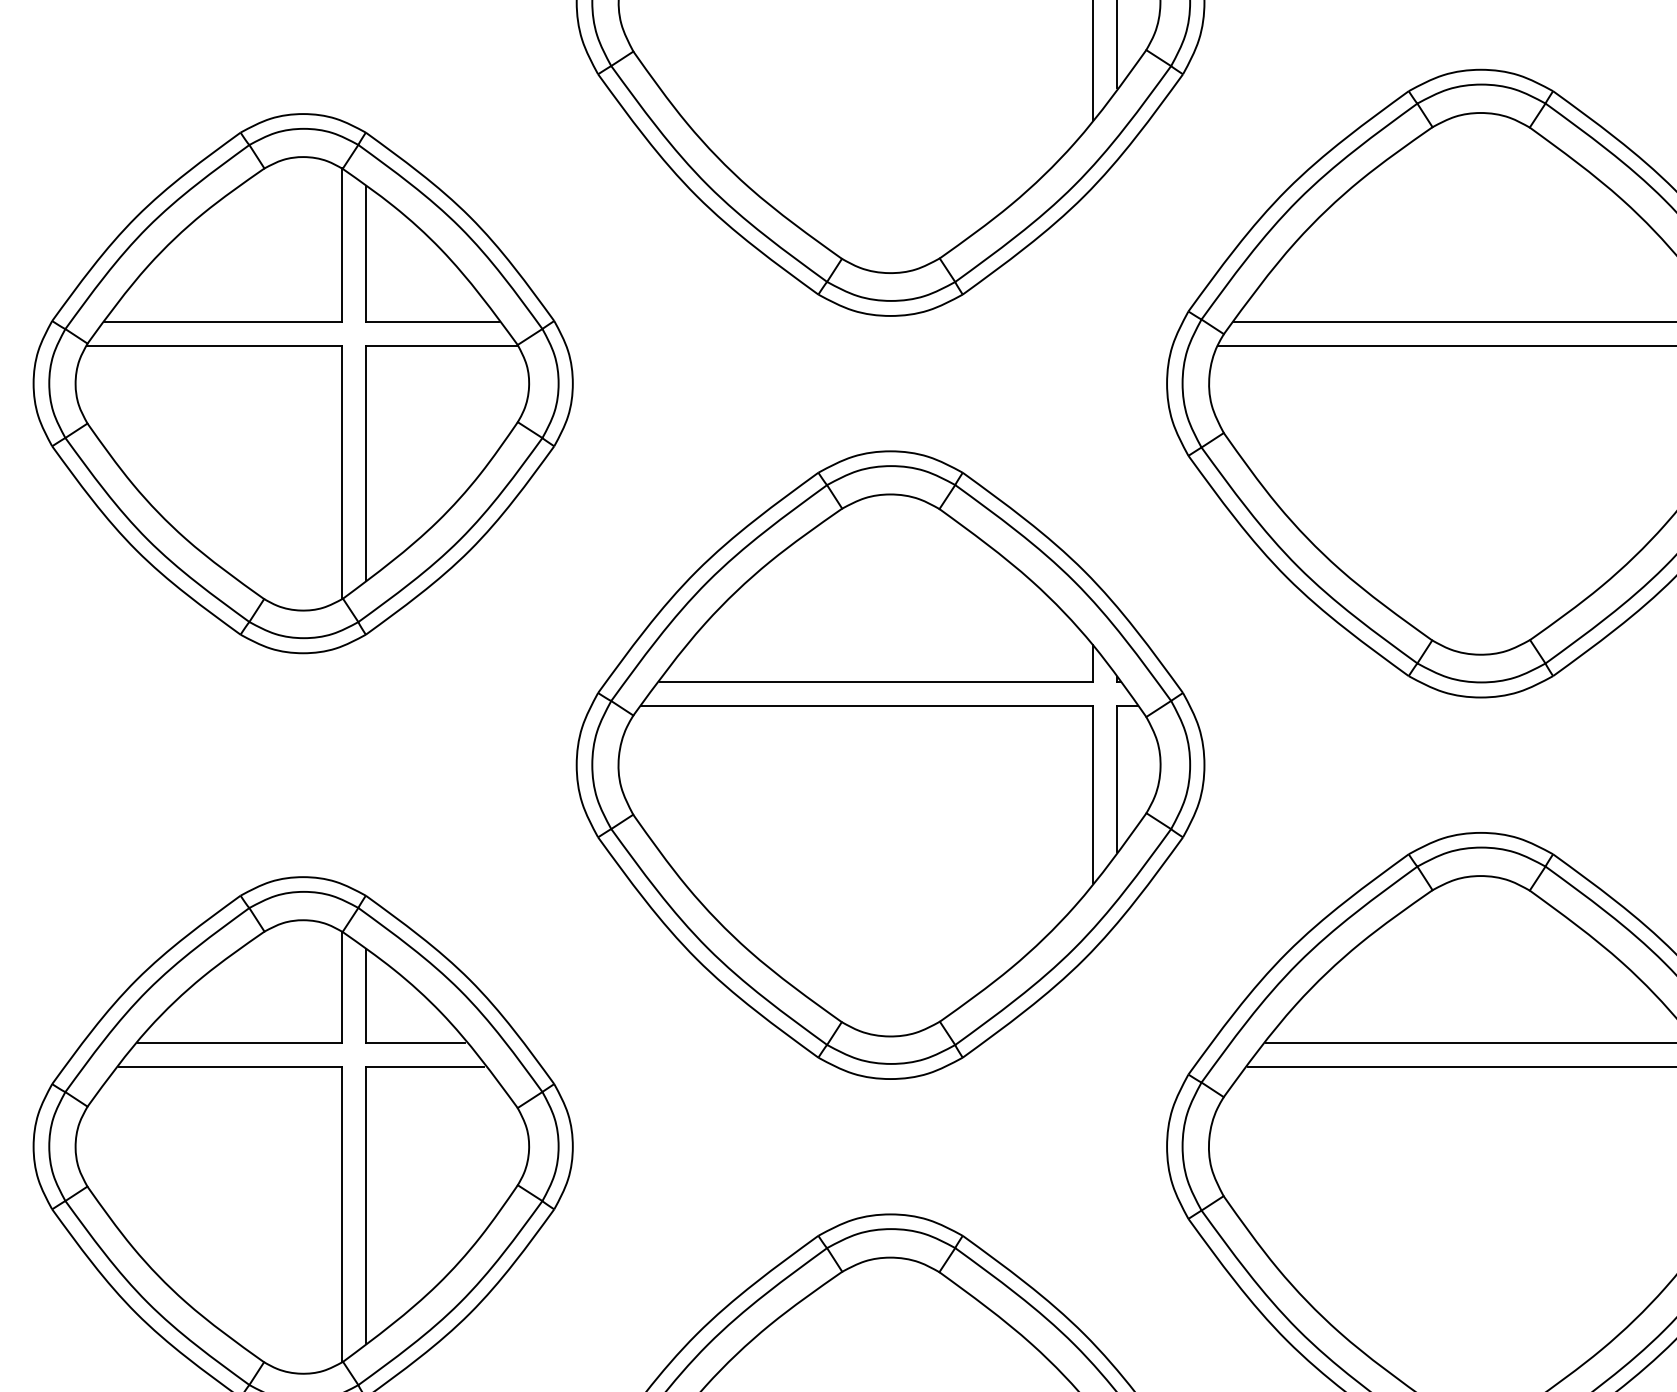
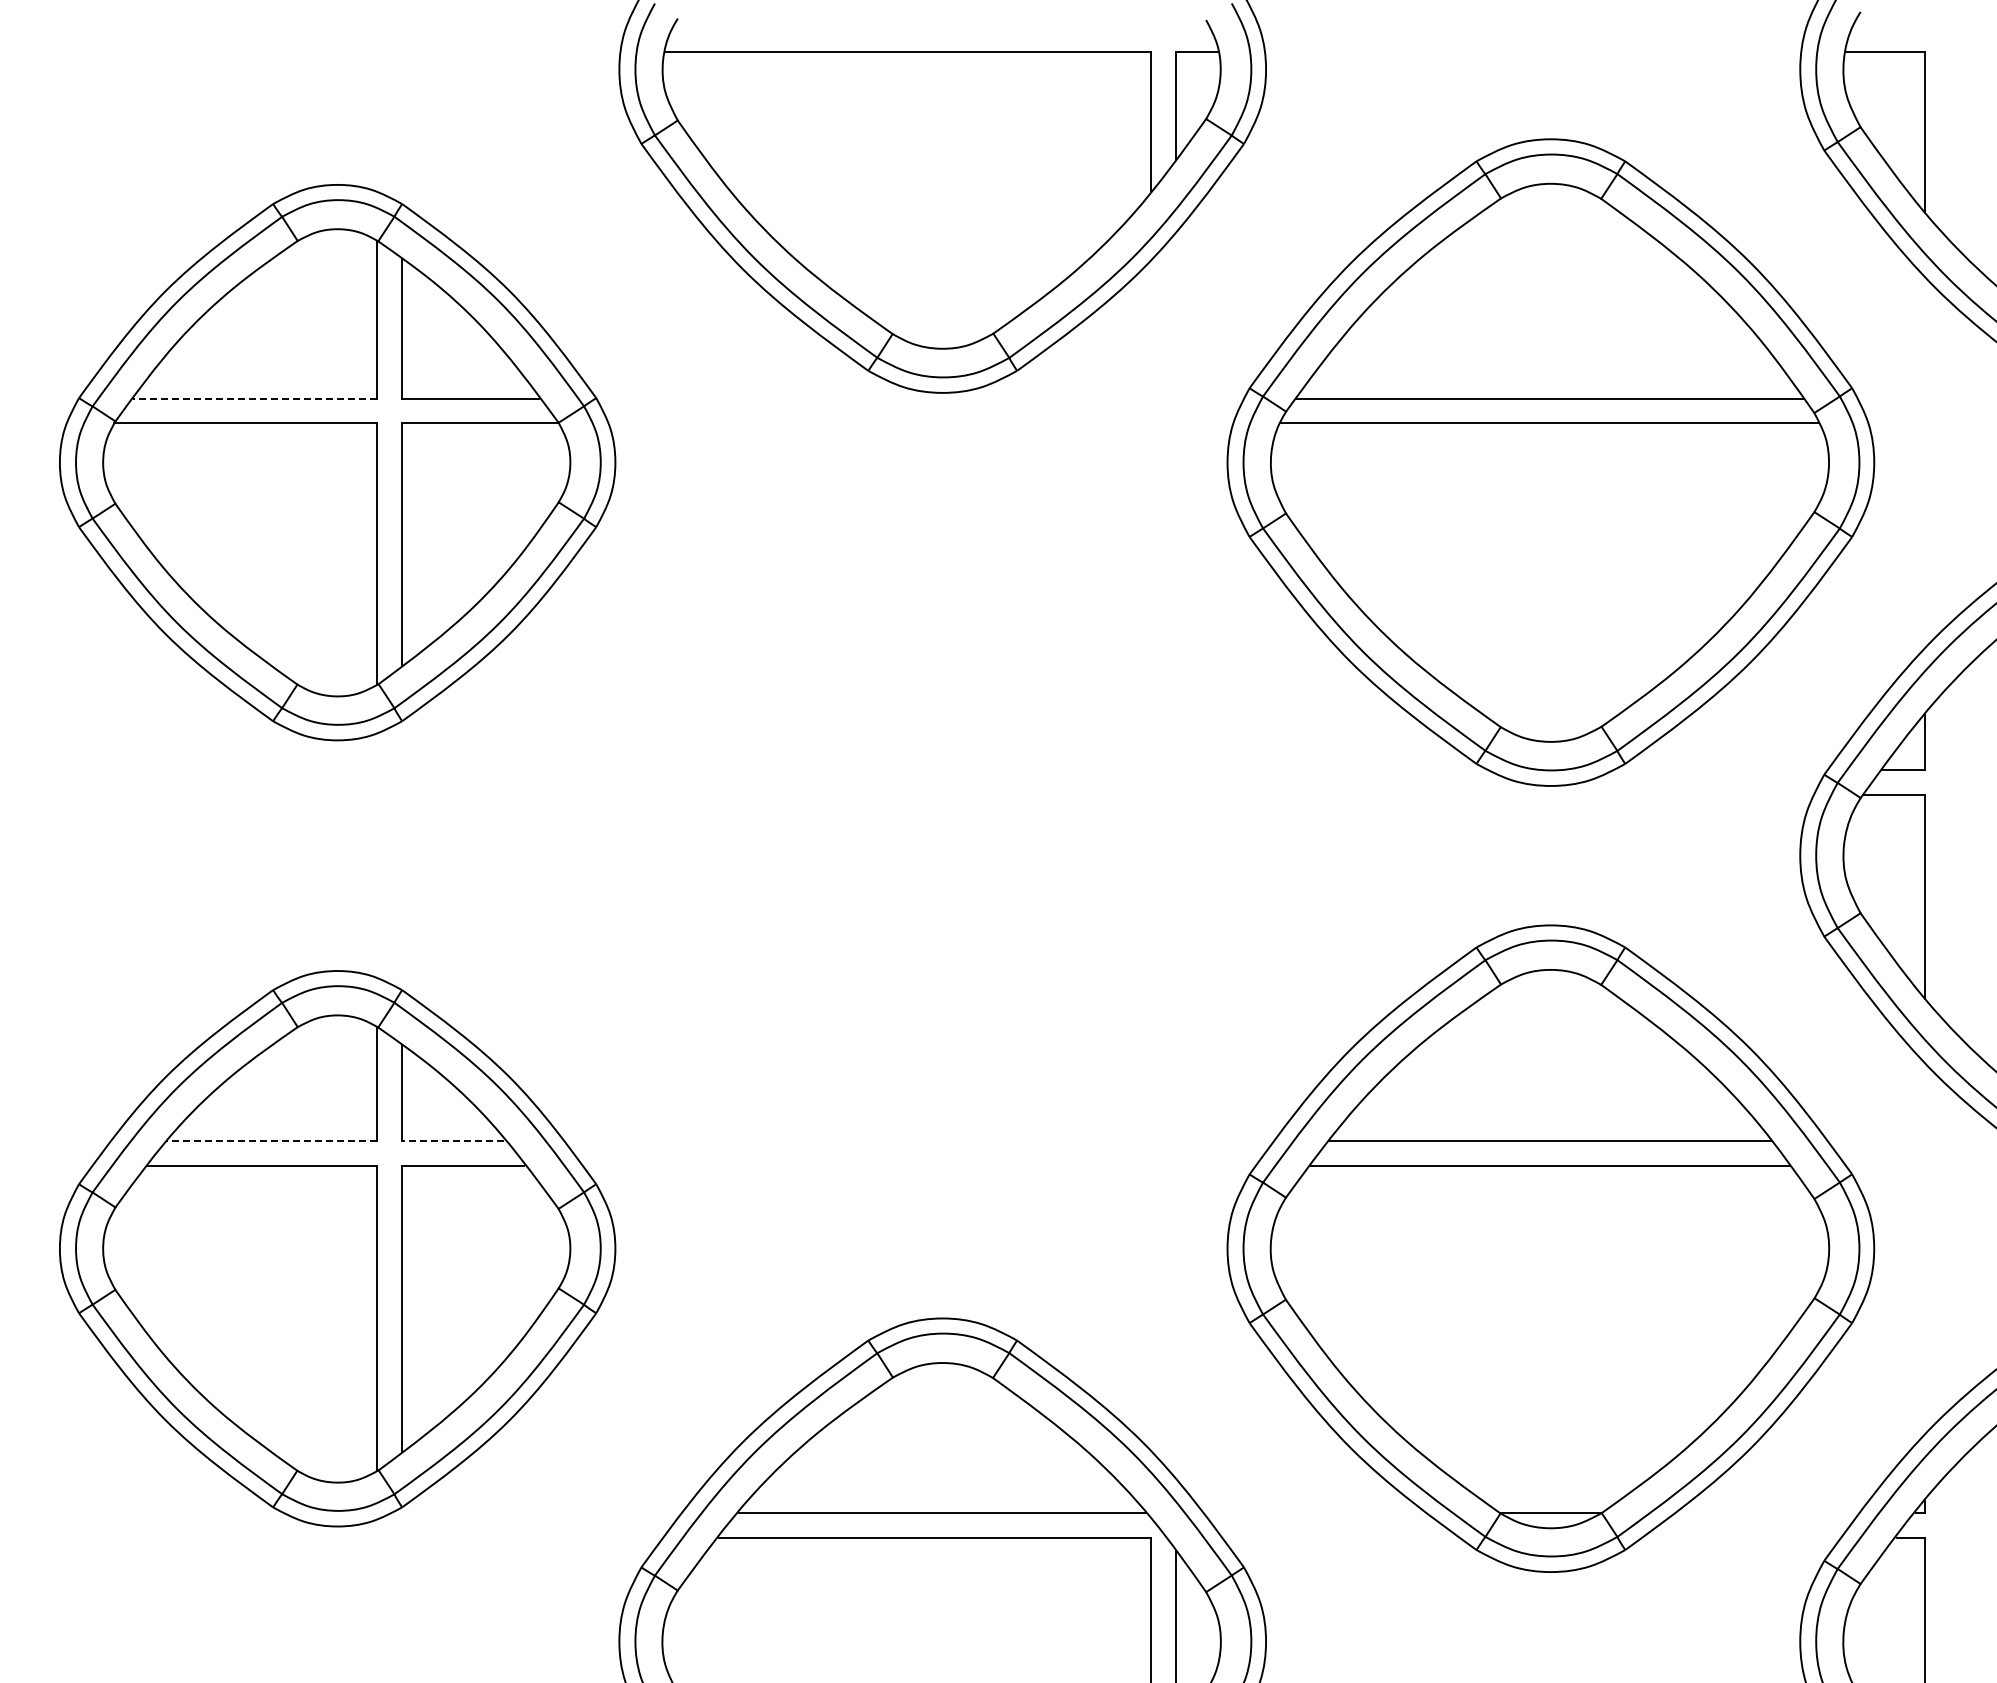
line: (222, 321) -> (254, 398), solid -> dashed
part: (890, 765) -> (942, 855), removed
line: (239, 1042) -> (271, 1141), solid -> dashed
line: (414, 1042) -> (452, 1141), solid -> dashed

